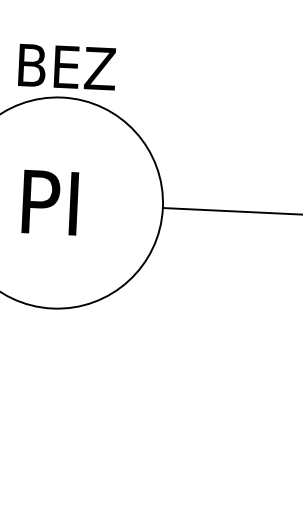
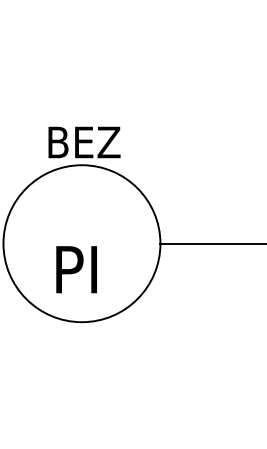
text: (50, 202) -> (76, 269), moved

